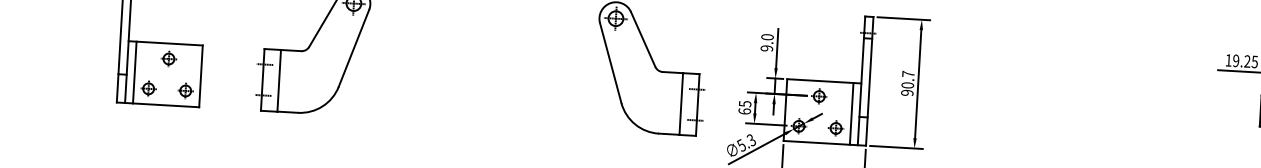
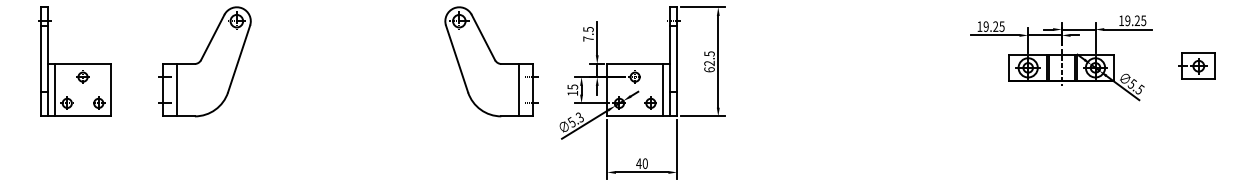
text: (767, 41) -> (588, 33), 9.0 -> 7.5
text: (907, 83) -> (709, 61), 90.7 -> 62.5
text: (744, 110) -> (572, 92), 65 -> 15

